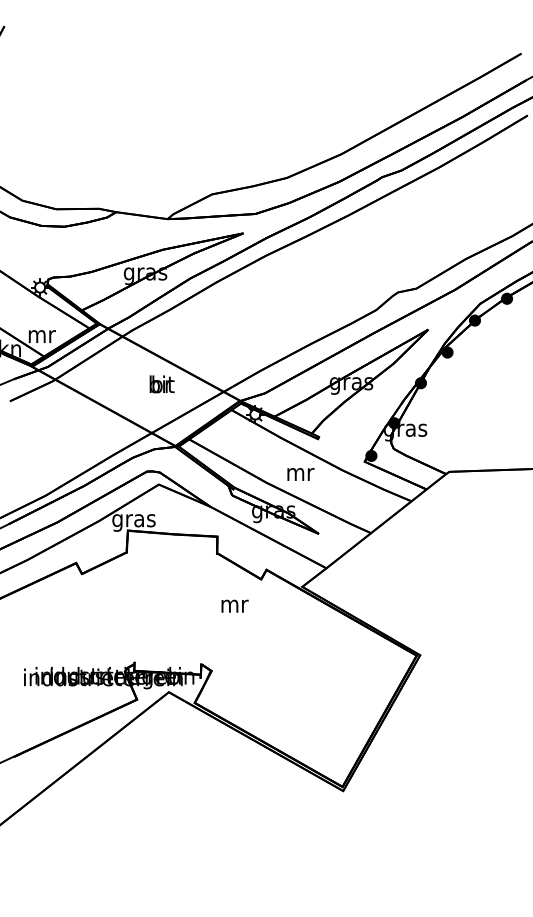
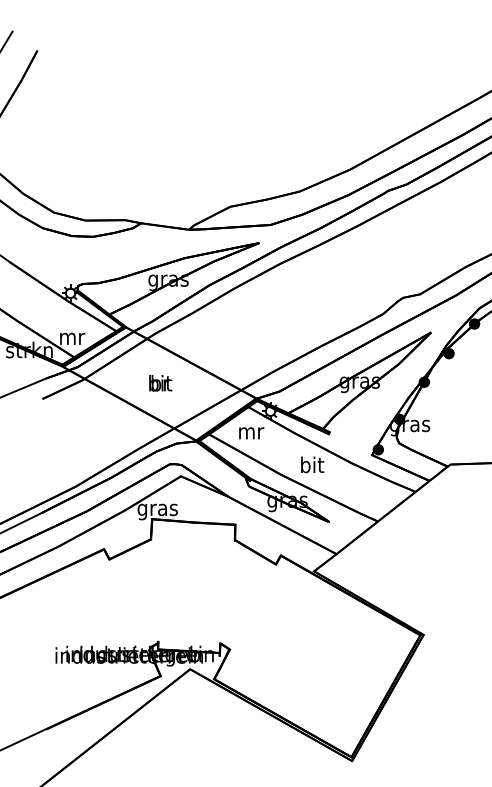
text: (161, 384) -> (160, 383), moved
text: (300, 472) -> (312, 465), mr -> bit
text: (234, 605) -> (251, 432), moved

